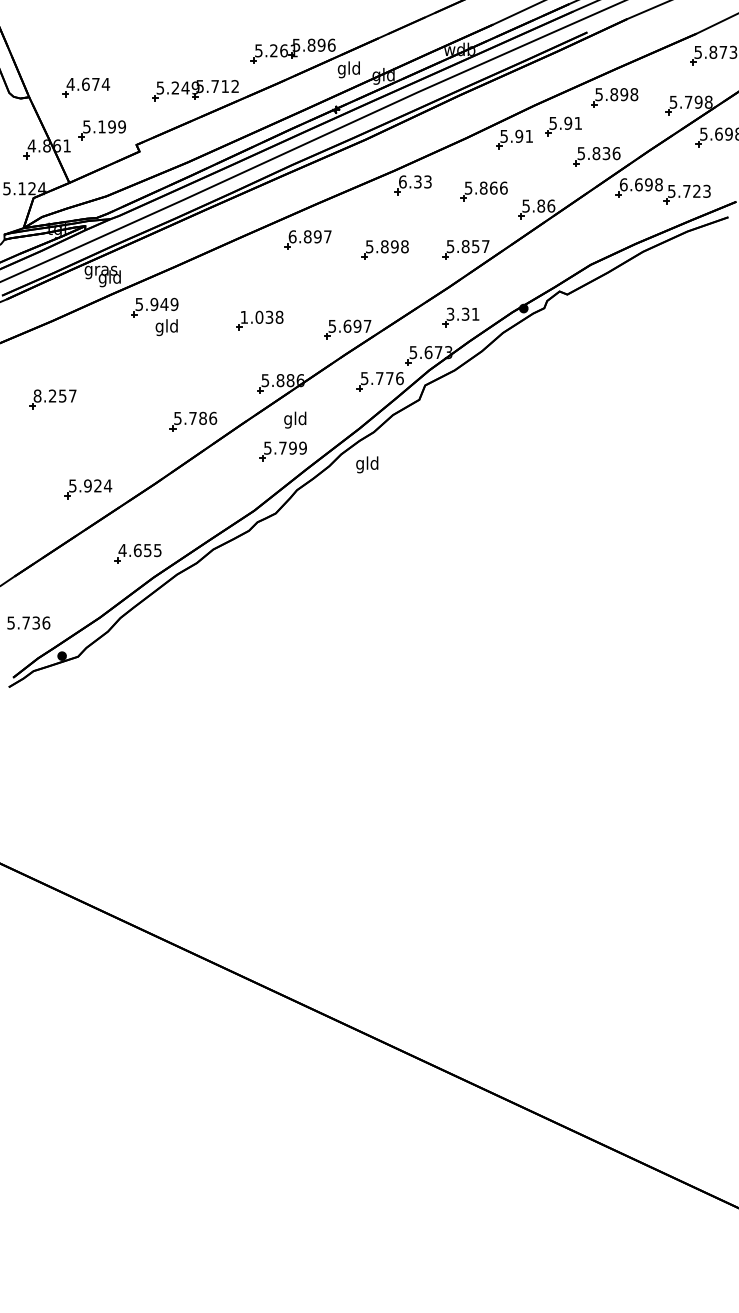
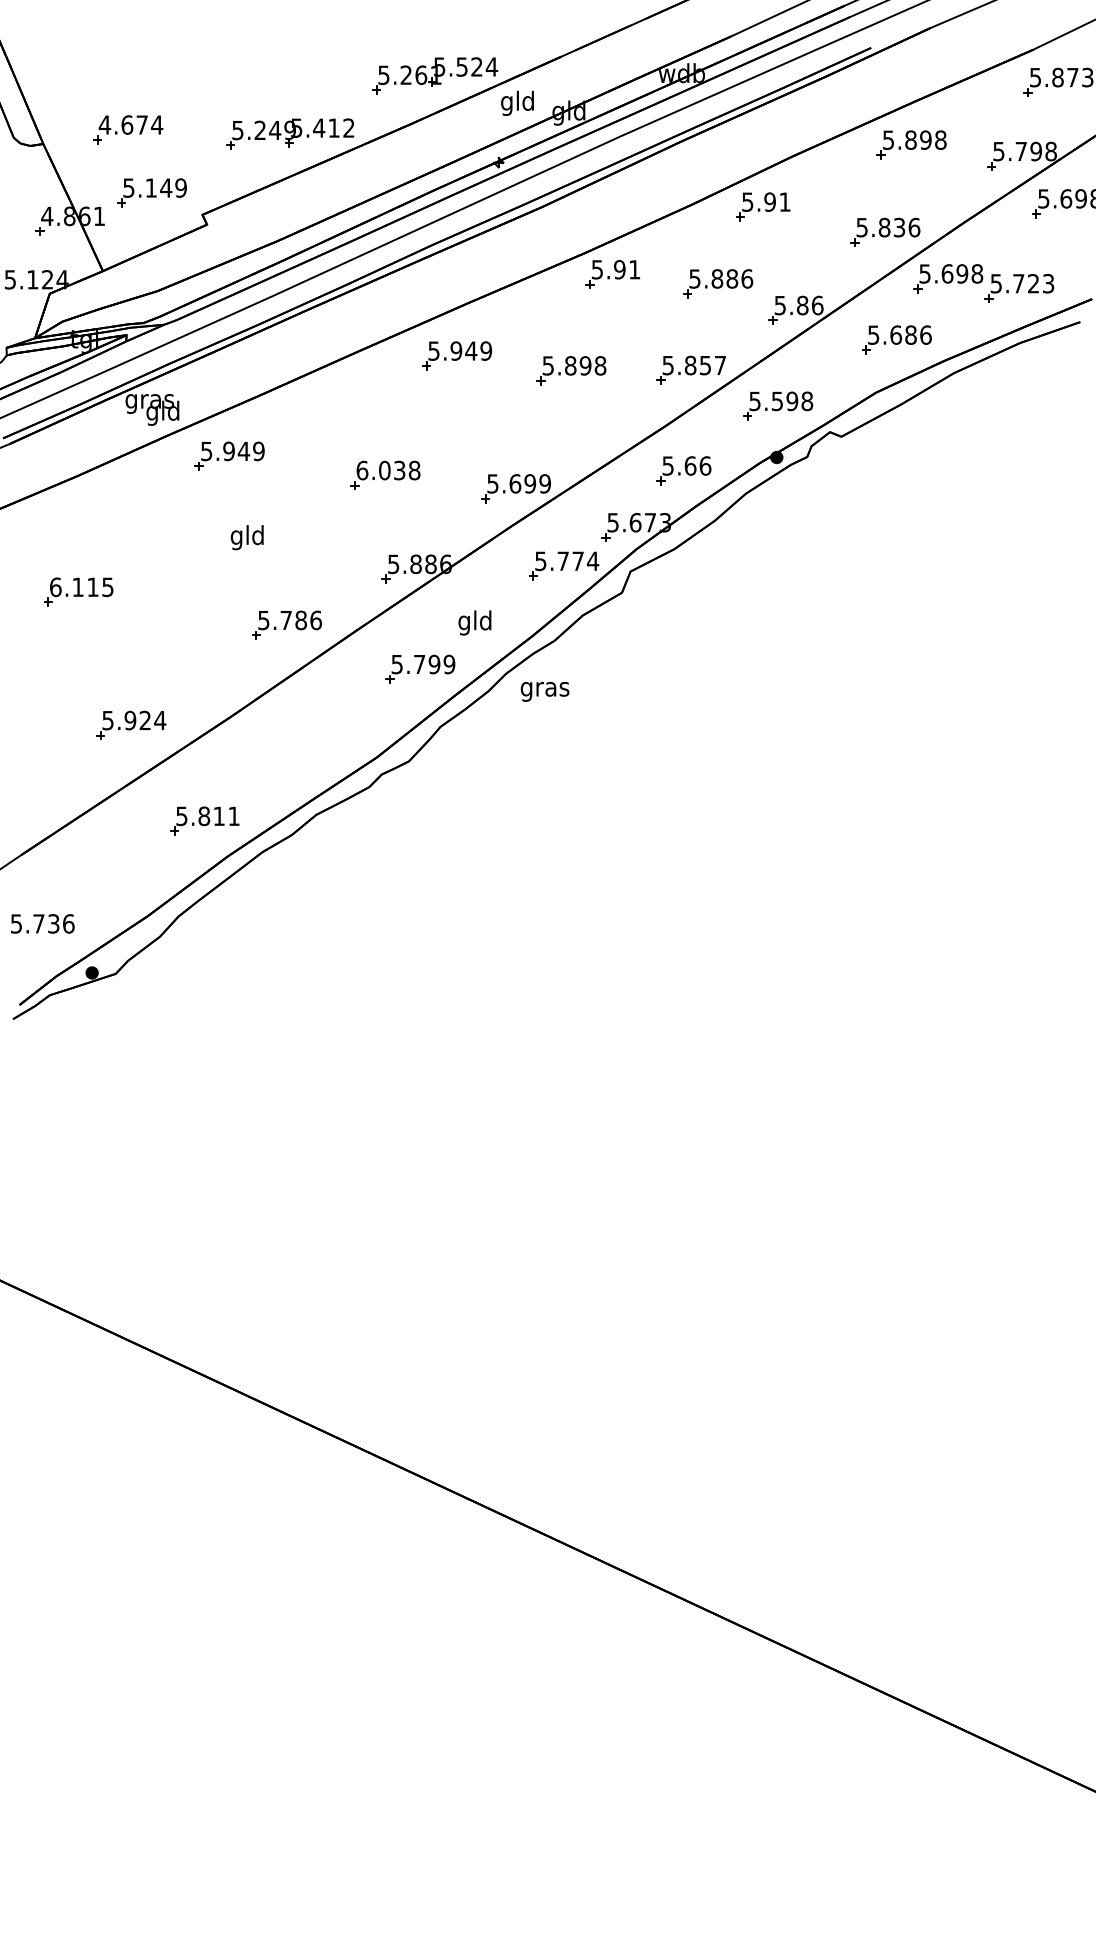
text: (321, 44) -> (476, 65), 5.896 -> 5.524
text: (215, 86) -> (319, 128), 5.712 -> 5.412
text: (111, 126) -> (165, 187), 5.199 -> 5.149
part: (563, 126) -> (835, 187), removed
text: (415, 181) -> (616, 269), 6.33 -> 5.91
text: (623, 184) -> (924, 273), 6.698 -> 5.698
text: (493, 187) -> (731, 277), 5.866 -> 5.886
part: (604, 229) -> (896, 340), added
text: (309, 236) -> (459, 350), 6.897 -> 5.949
part: (524, 273) -> (777, 405), added
text: (463, 313) -> (687, 464), 3.31 -> 5.66
text: (244, 316) -> (362, 469), 1.038 -> 6.038
text: (367, 325) -> (545, 482), 5.697 -> 5.699
text: (166, 327) -> (246, 537), moved
text: (399, 378) -> (592, 561), 5.776 -> 5.774
text: (54, 395) -> (80, 586), 8.257 -> 6.115
text: (295, 419) -> (475, 622), moved
text: (367, 464) -> (545, 688), gld -> gras
text: (139, 550) -> (206, 816), 4.655 -> 5.811

